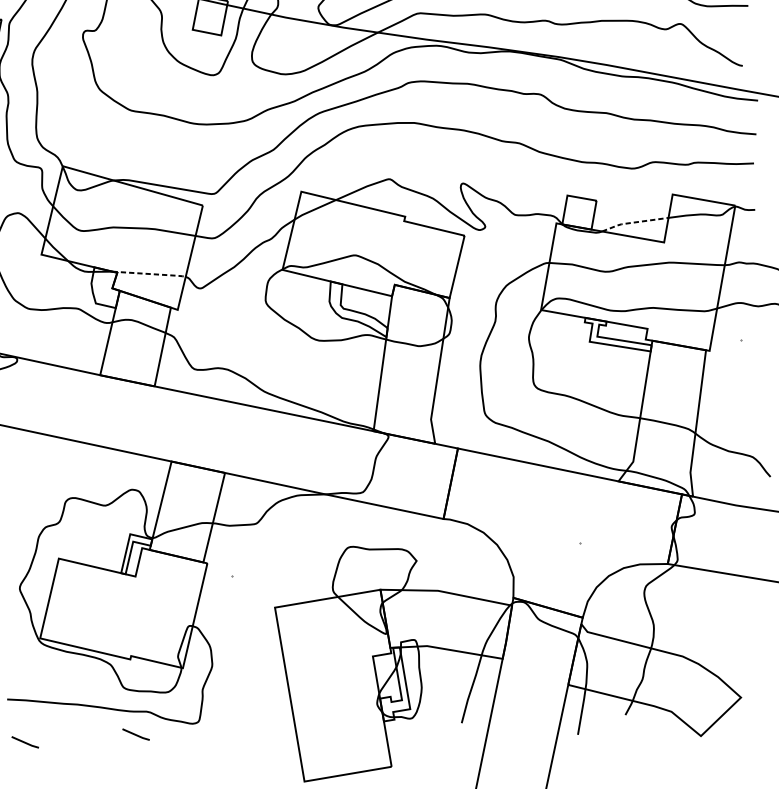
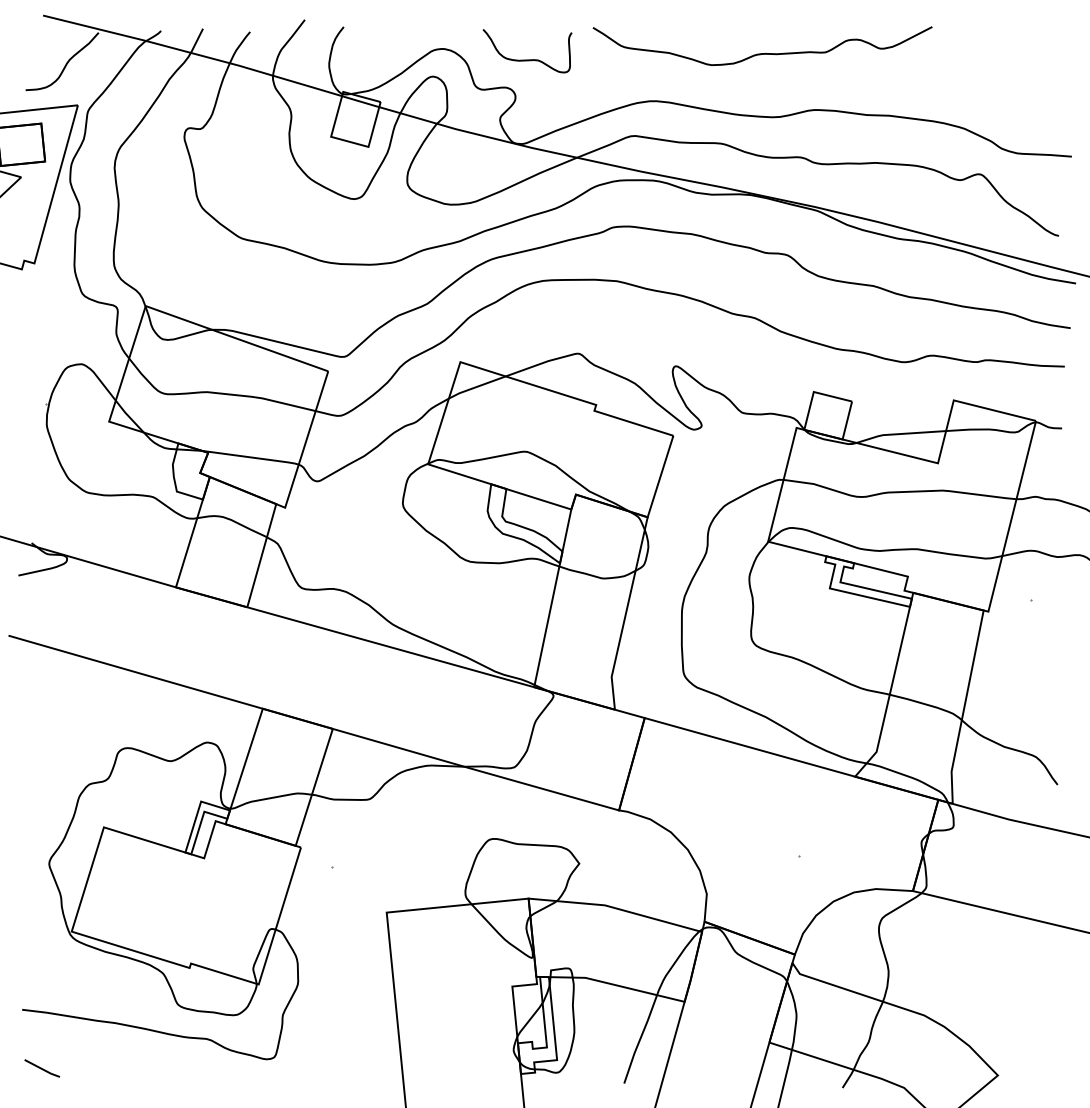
line: (633, 222) -> (899, 434), dashed -> solid
line: (150, 273) -> (252, 457), dashed -> solid
line: (136, 734) -> (190, 1068), removed

